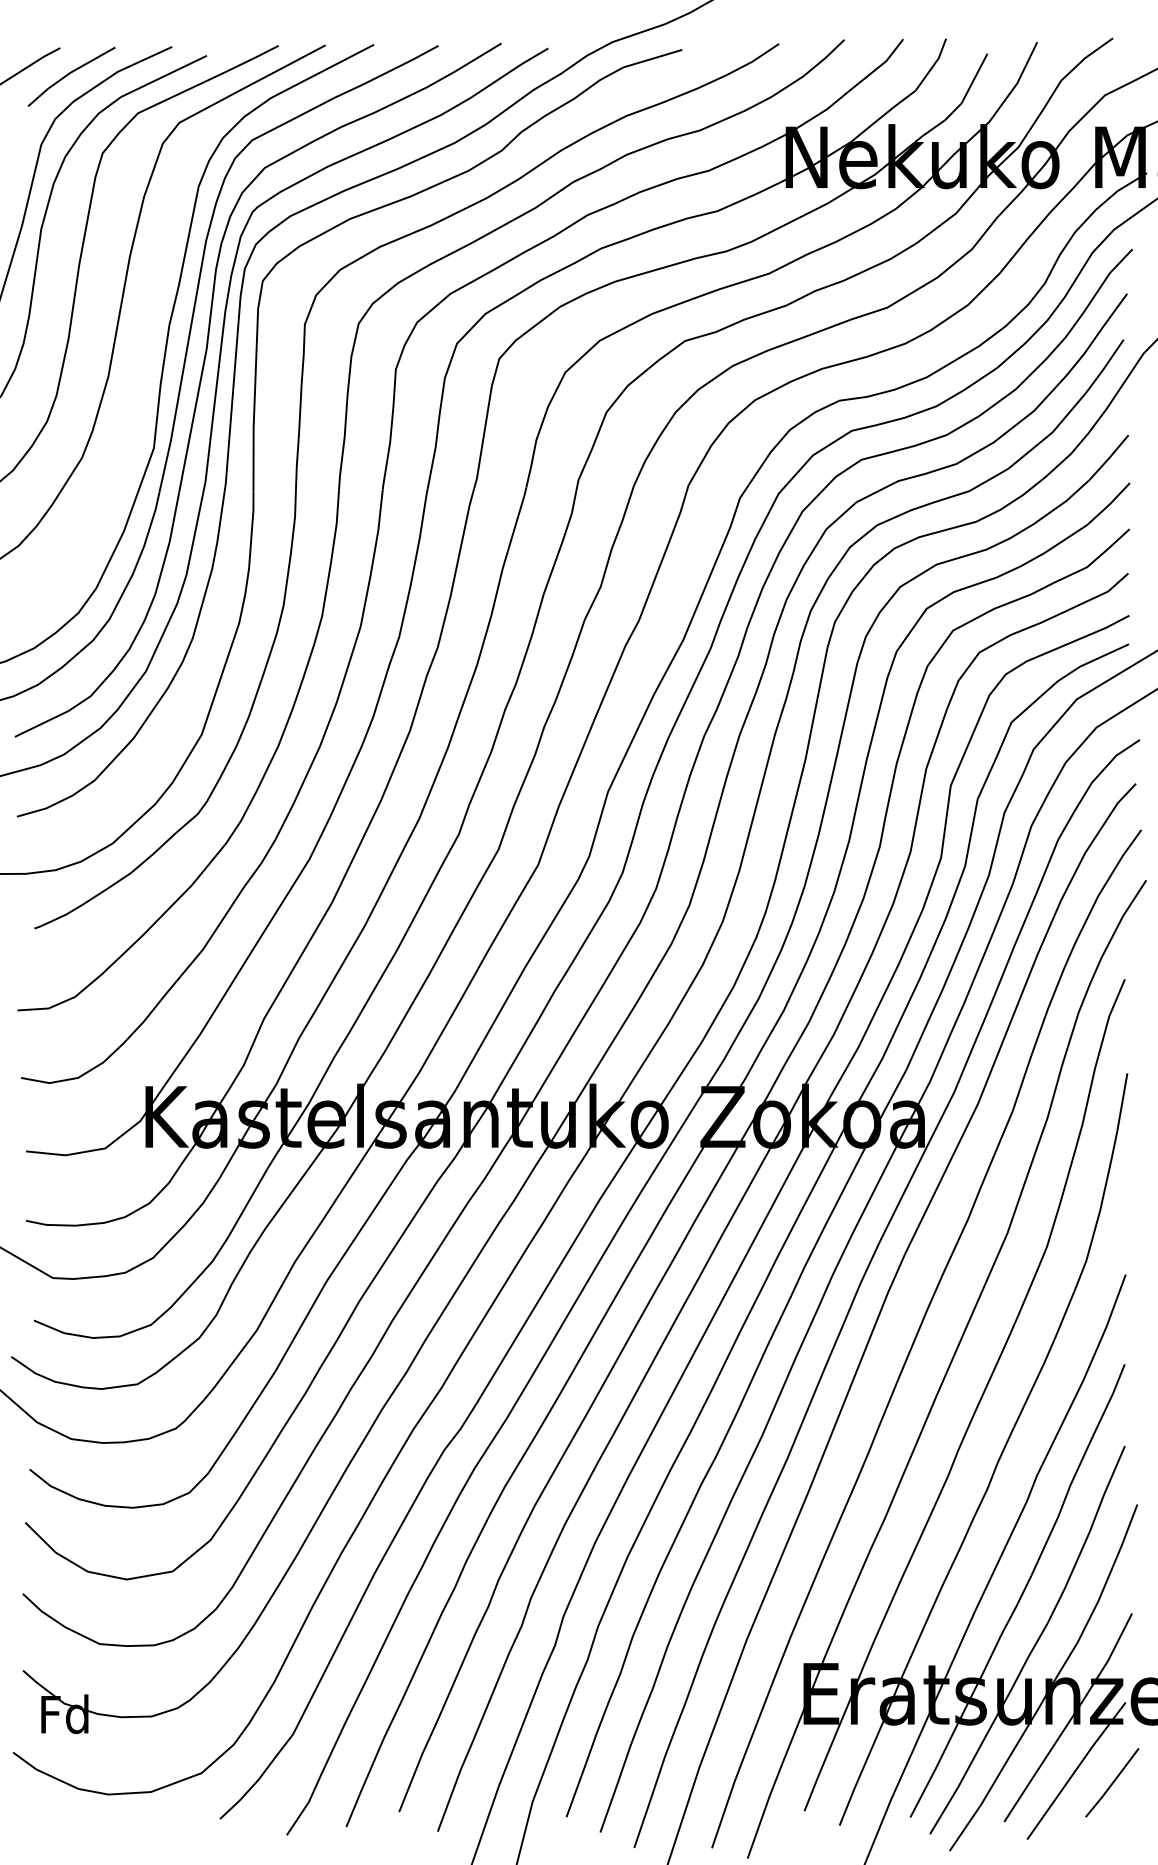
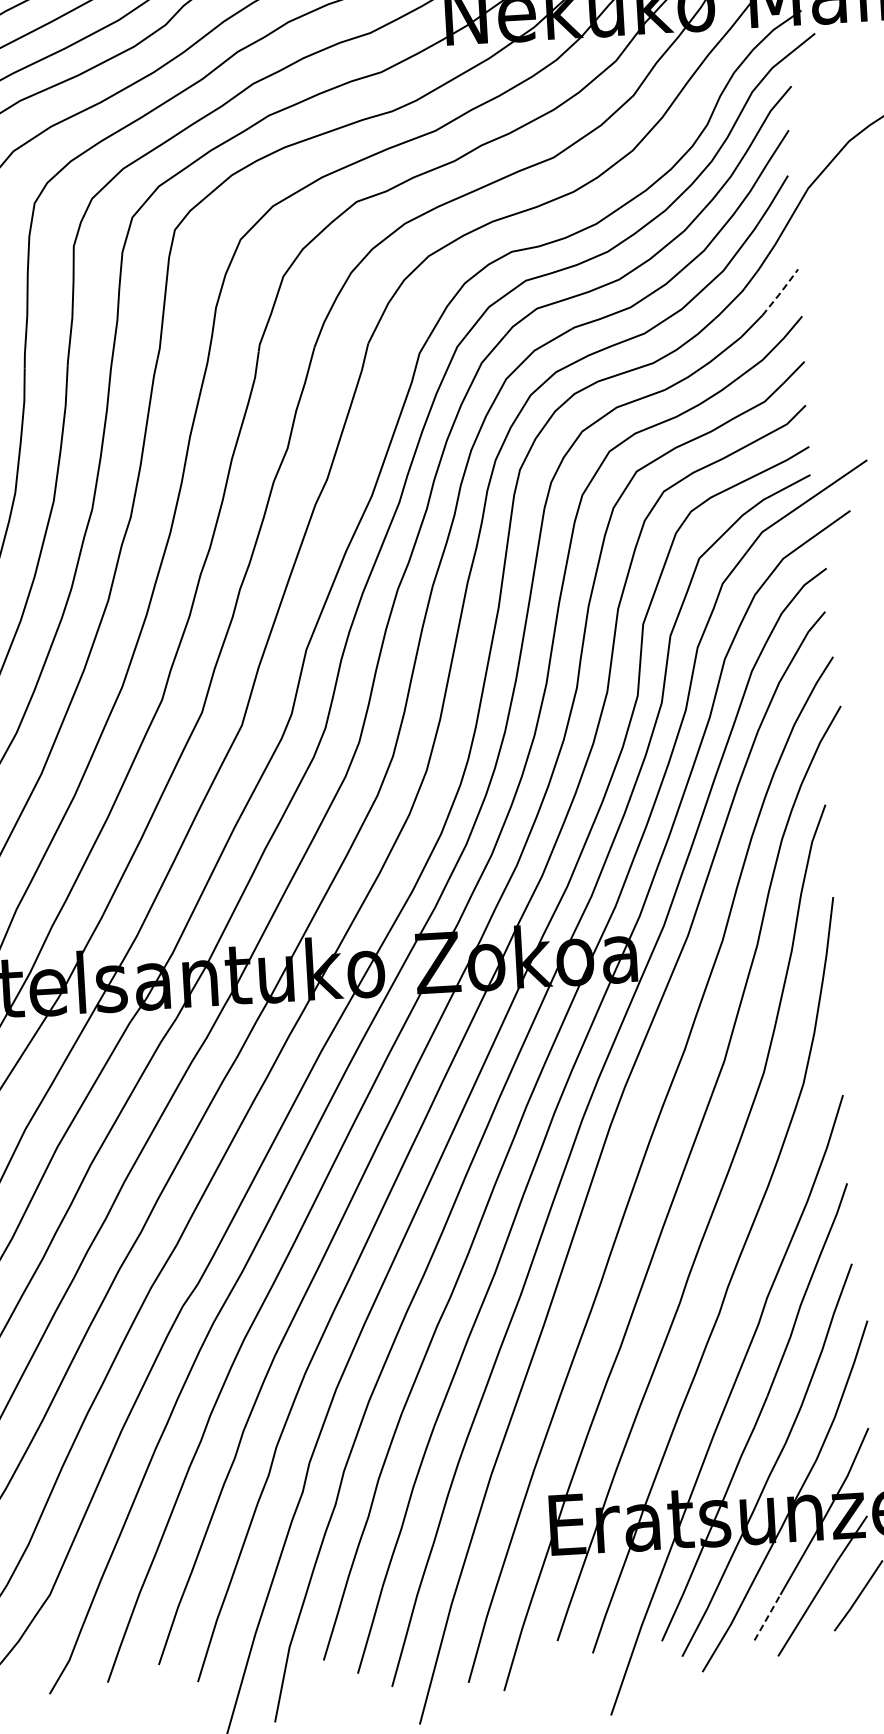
line: (1109, 457) -> (780, 292), solid -> dashed
line: (1018, 1799) -> (767, 1617), solid -> dashed

